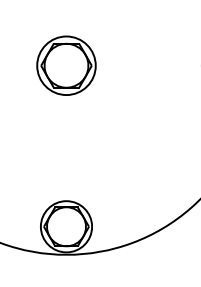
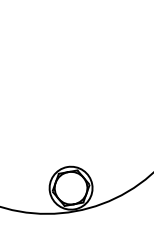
part: (66, 65) -> (46, 55), removed

